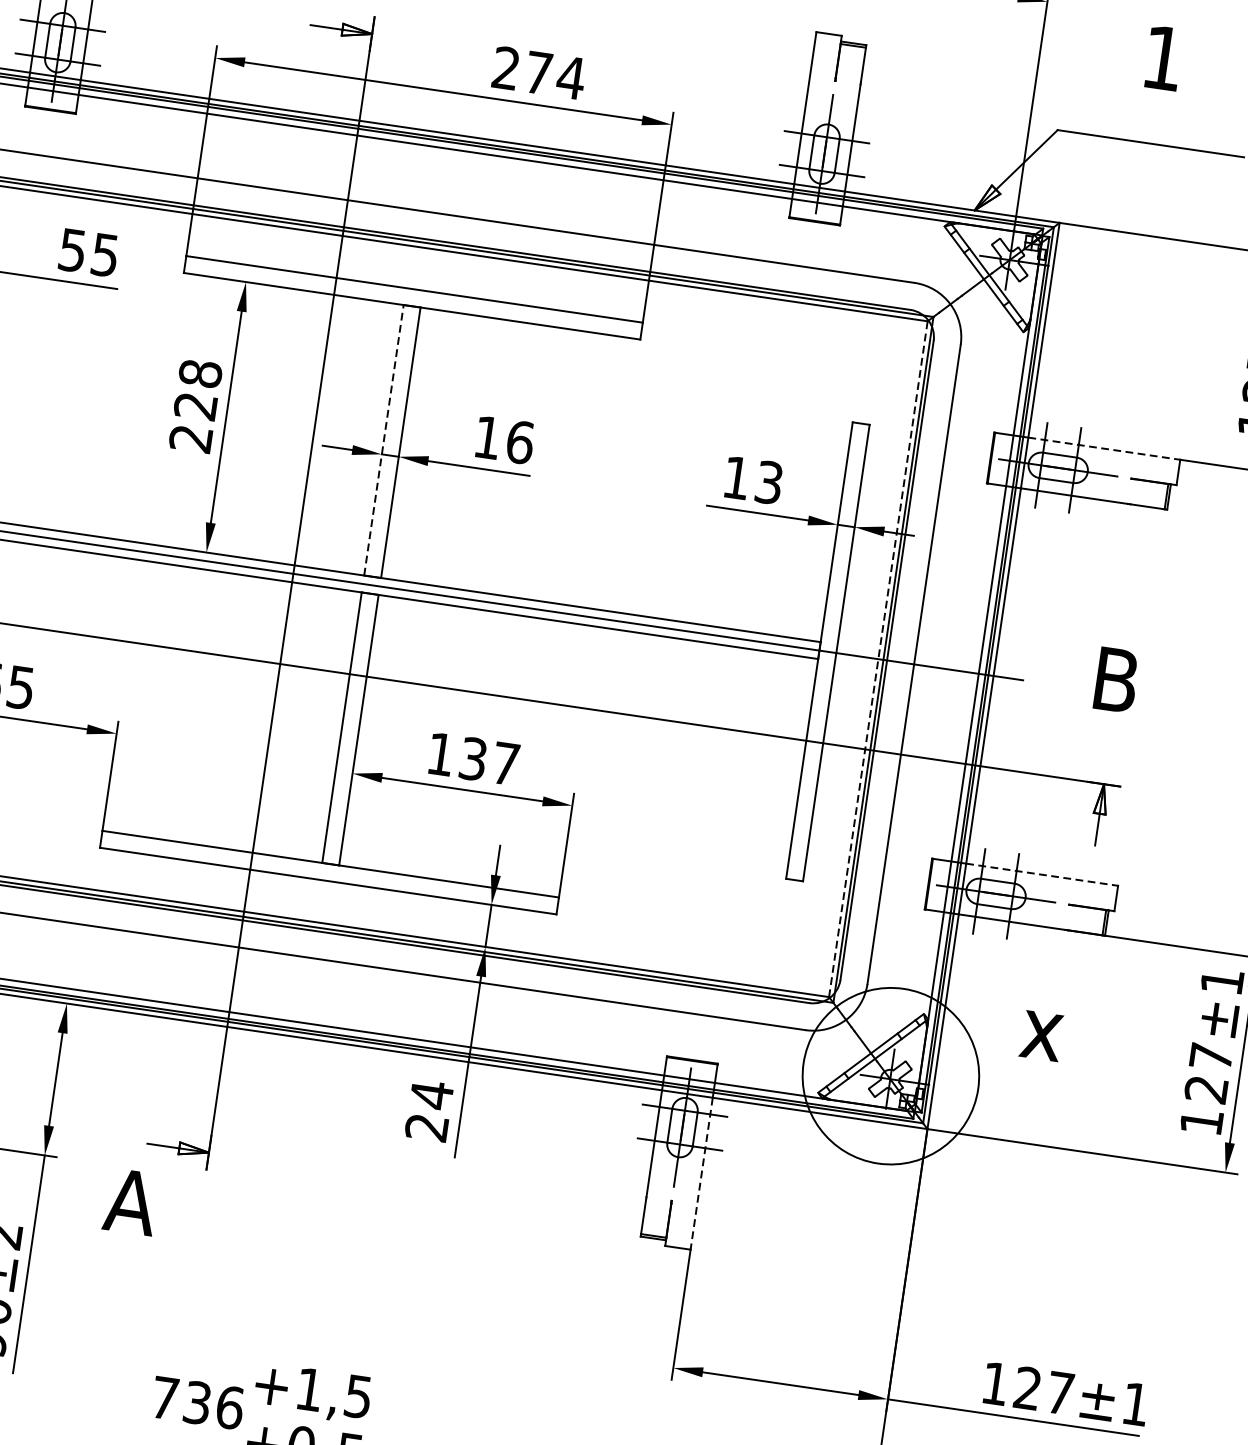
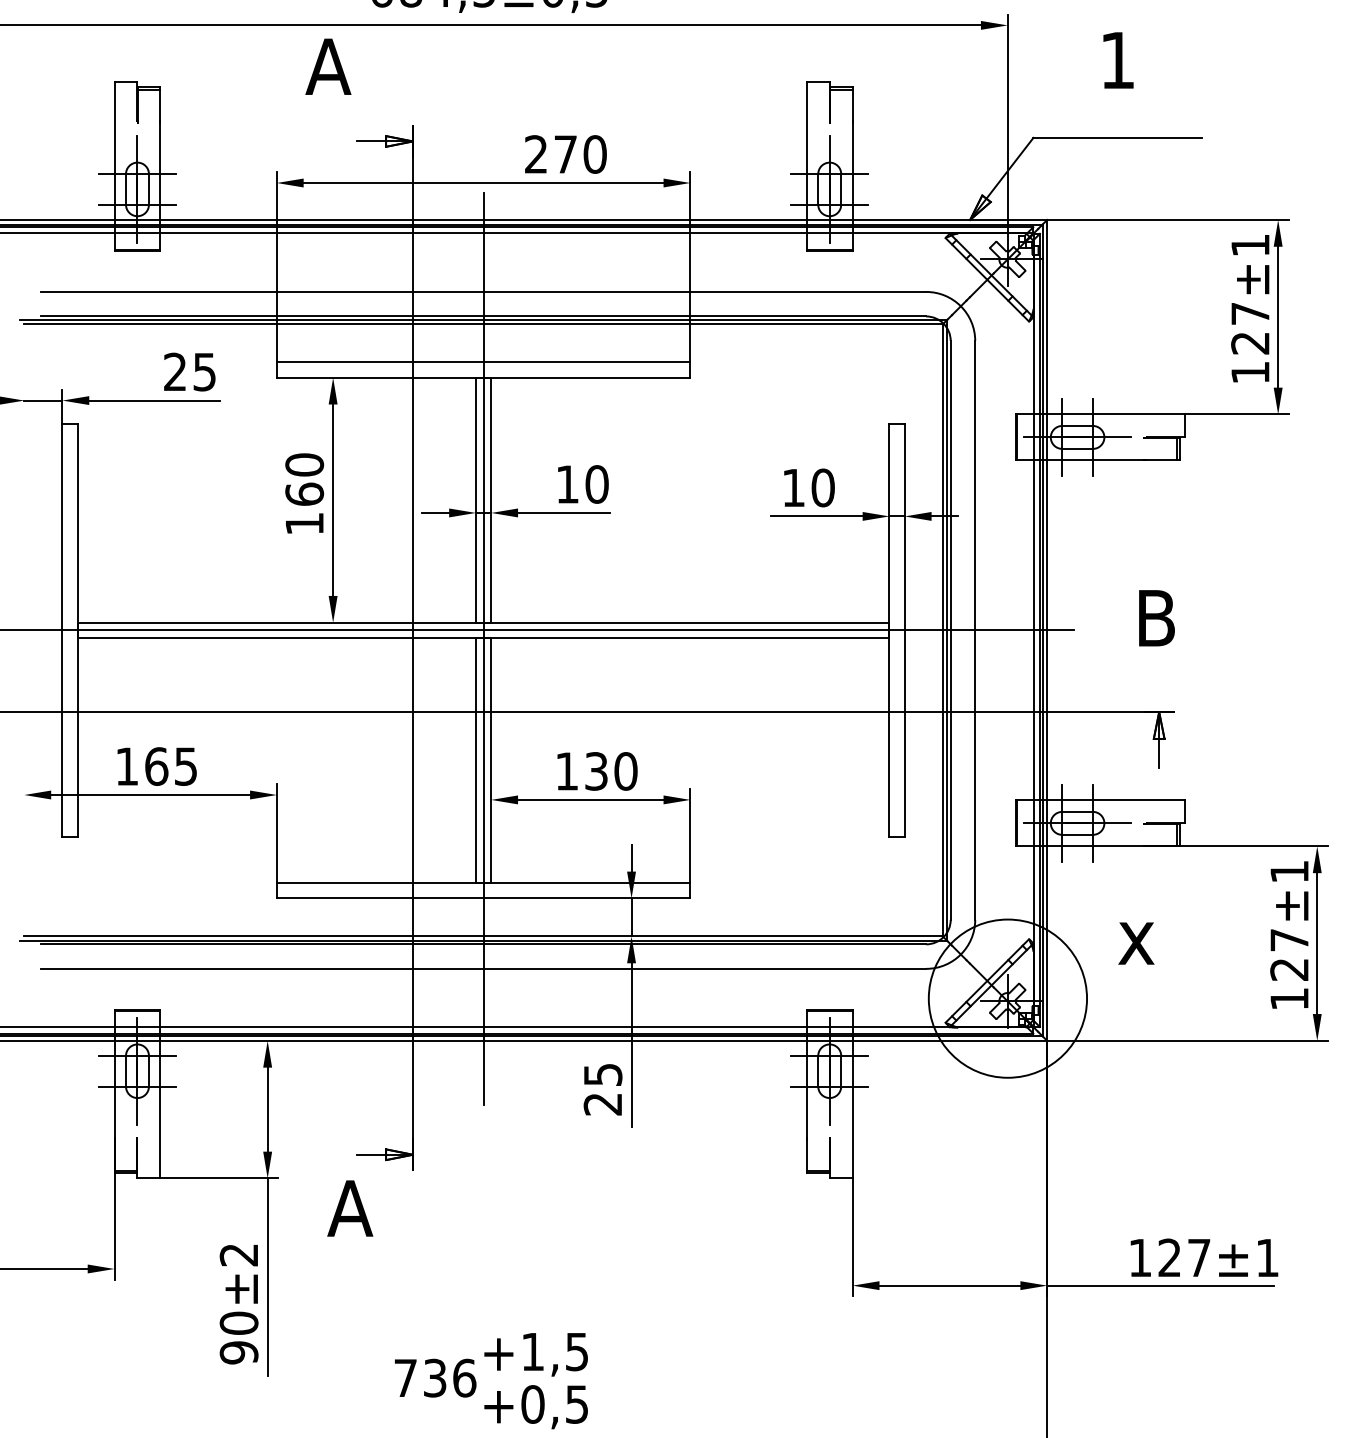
text: (570, 77) -> (594, 154), 274 -> 270
text: (72, 249) -> (175, 371), 55 -> 25
text: (195, 406) -> (304, 494), 228 -> 160
line: (383, 440) -> (475, 500), dashed -> solid
text: (519, 442) -> (596, 484), 16 -> 10
line: (1104, 448) -> (1116, 414), dashed -> solid
text: (768, 482) -> (822, 487), 13 -> 10
line: (368, 606) -> (483, 649), added
line: (878, 658) -> (942, 629), dashed -> solid
text: (505, 763) -> (625, 771), 137 -> 130
line: (1042, 874) -> (1116, 800), dashed -> solid
text: (432, 1094) -> (603, 1074), 24 -> 25
line: (701, 1173) -> (852, 1109), dashed -> solid

